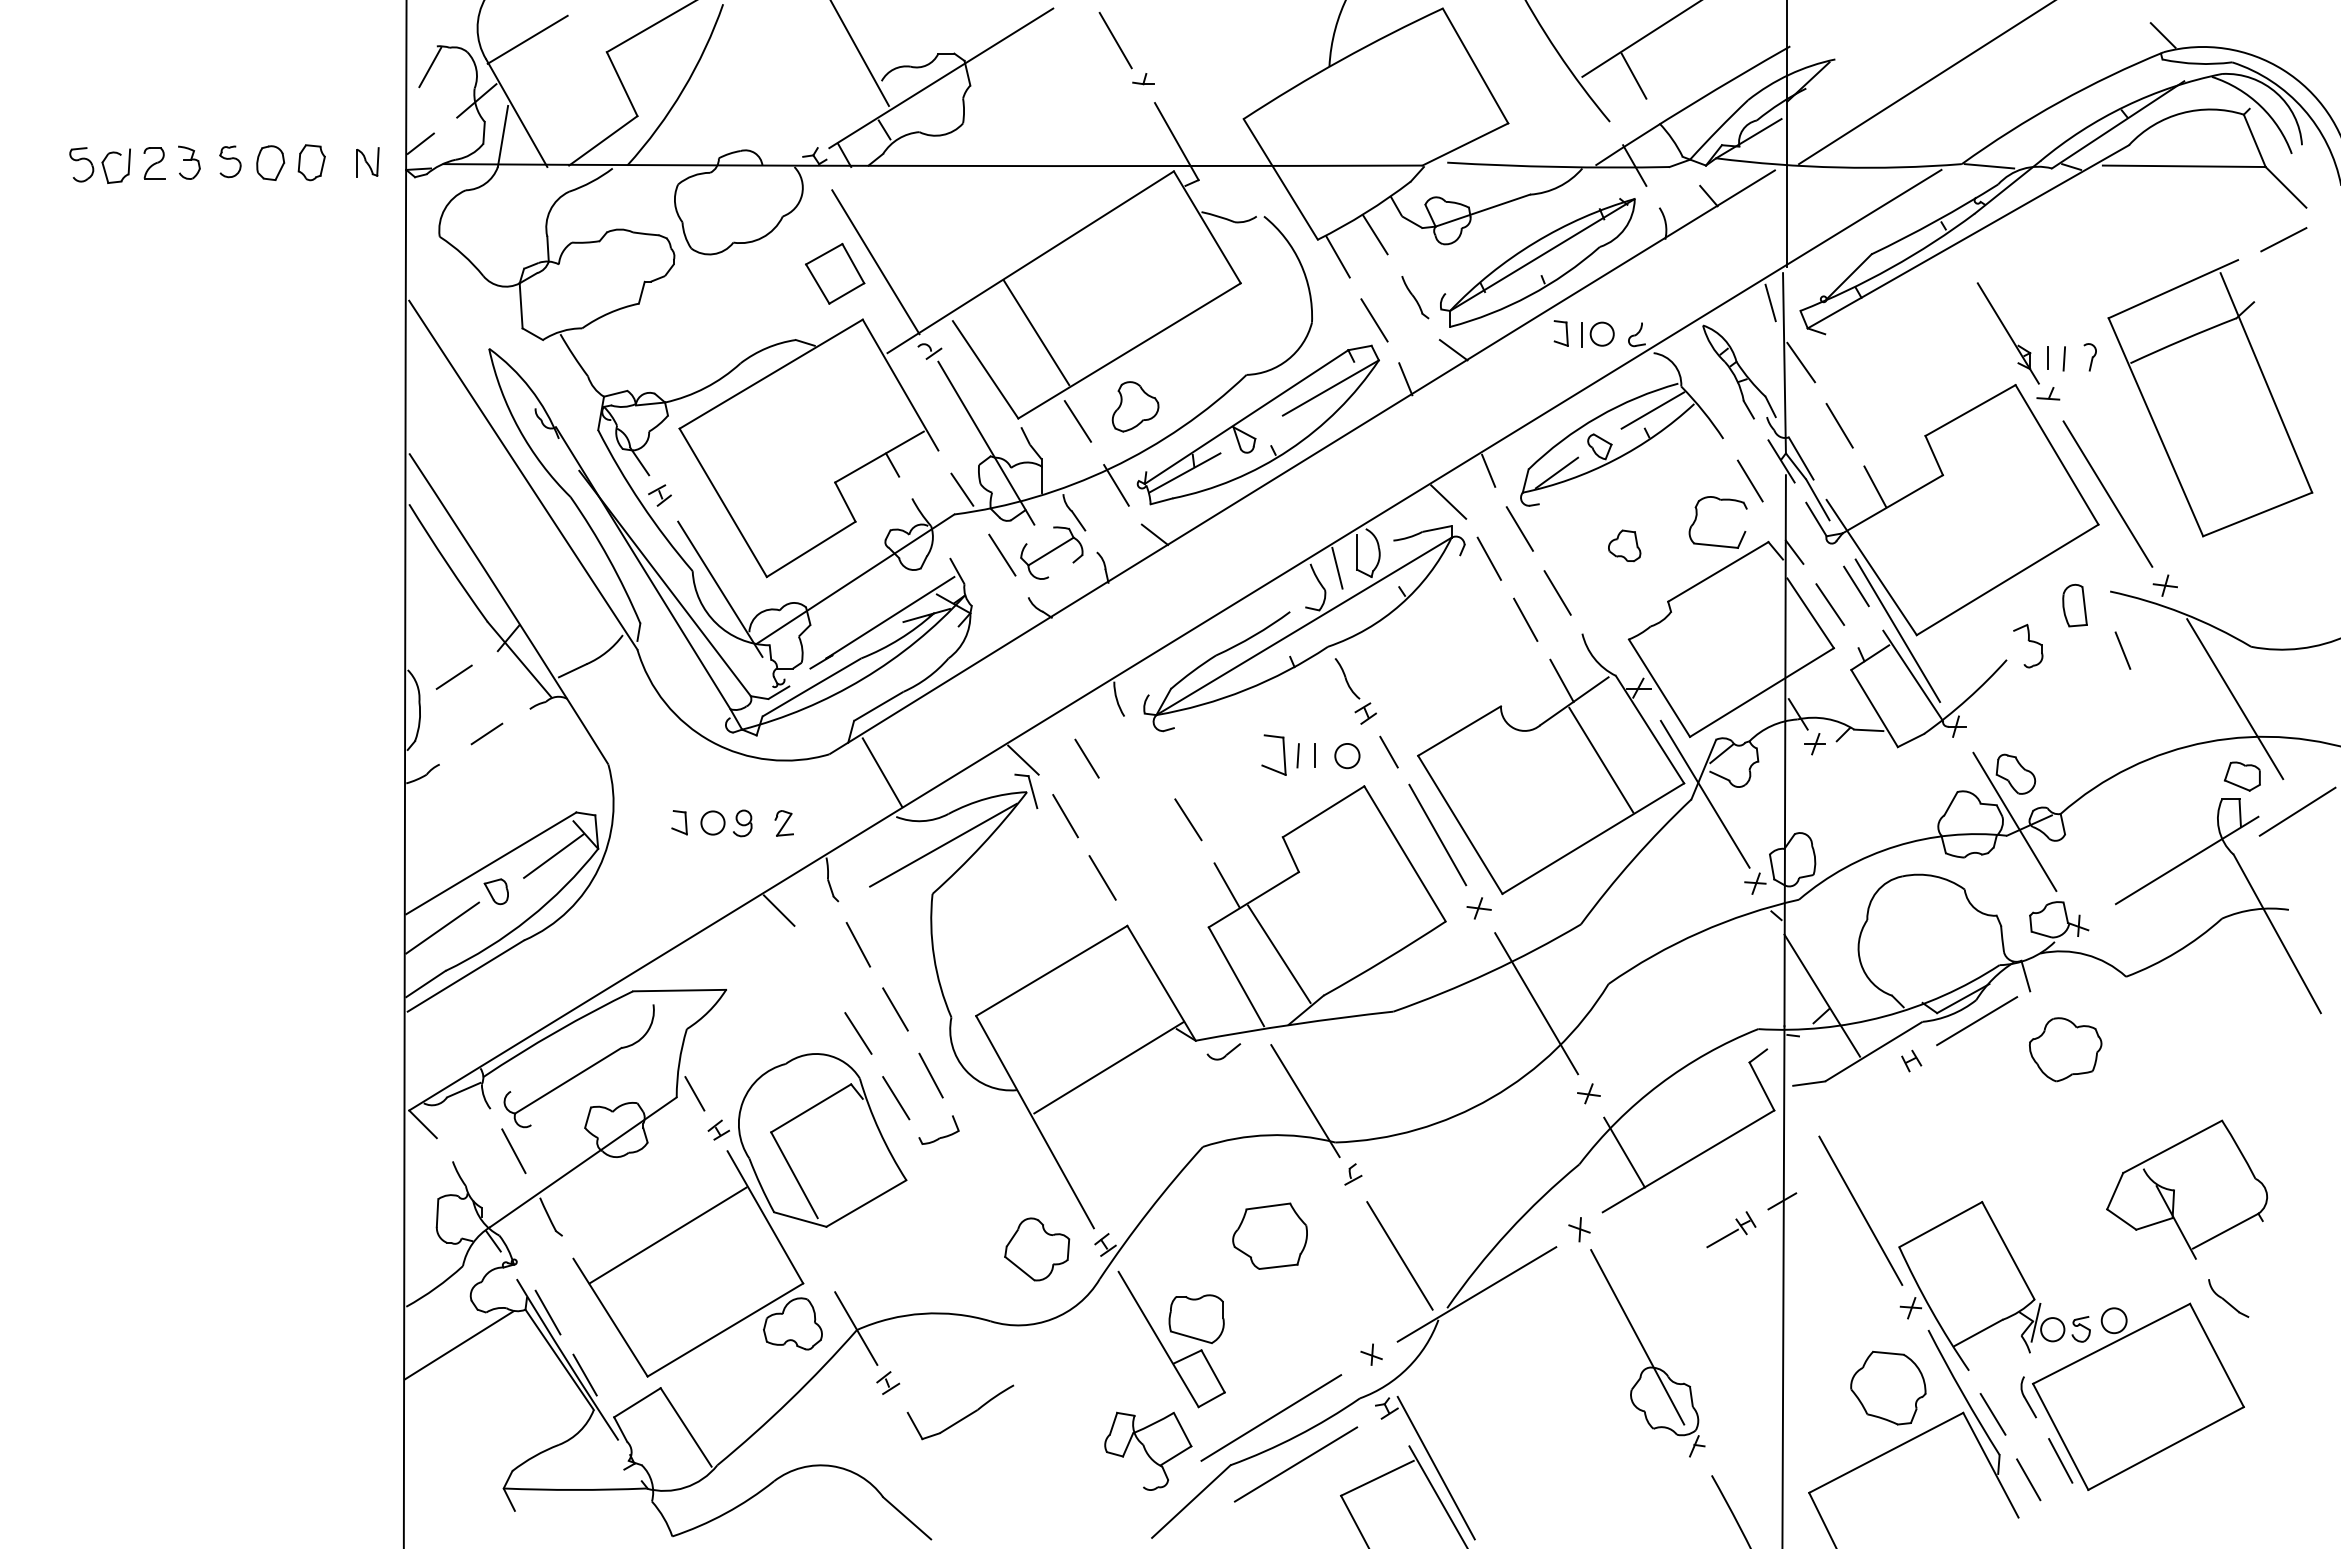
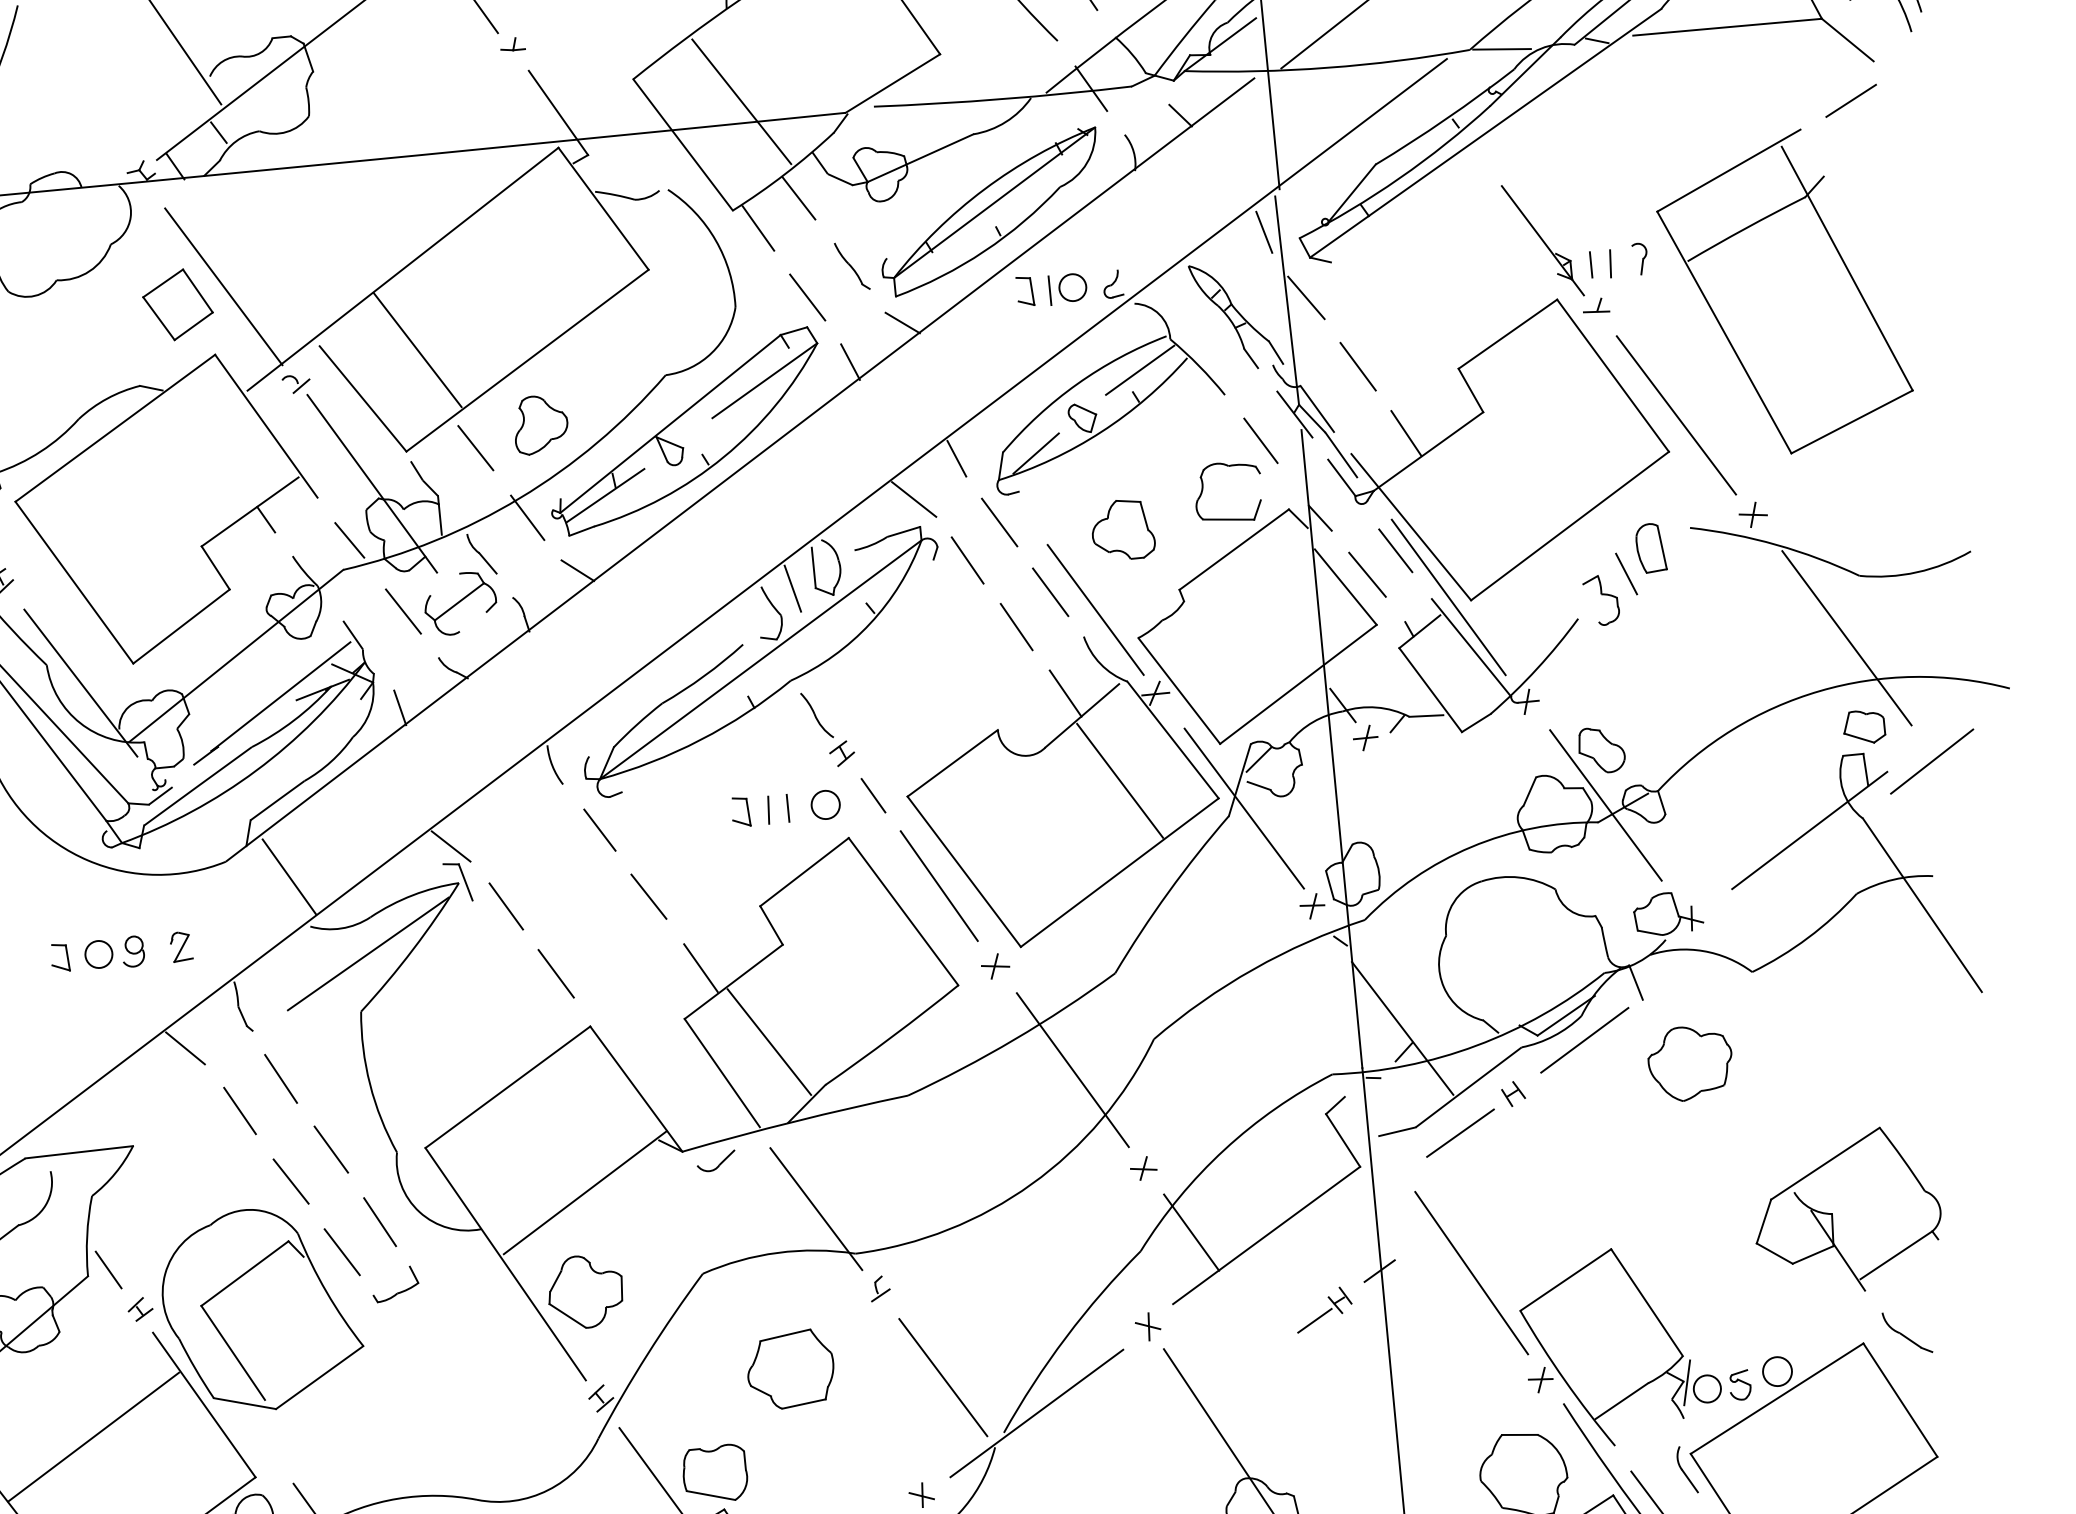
line: (1334, 146) -> (741, 100), added
part: (1624, 545) -> (1122, 529), size x1.67
line: (1594, 611) -> (1095, 609), added
line: (991, 637) -> (400, 708), added
line: (2122, 650) -> (1625, 573), moved
part: (1274, 754) -> (741, 811), size x0.62
line: (1086, 758) -> (599, 830), moved
line: (820, 968) -> (239, 1110), added
line: (1862, 1089) -> (1459, 1132), added
part: (1037, 1249) -> (586, 1291), moved

